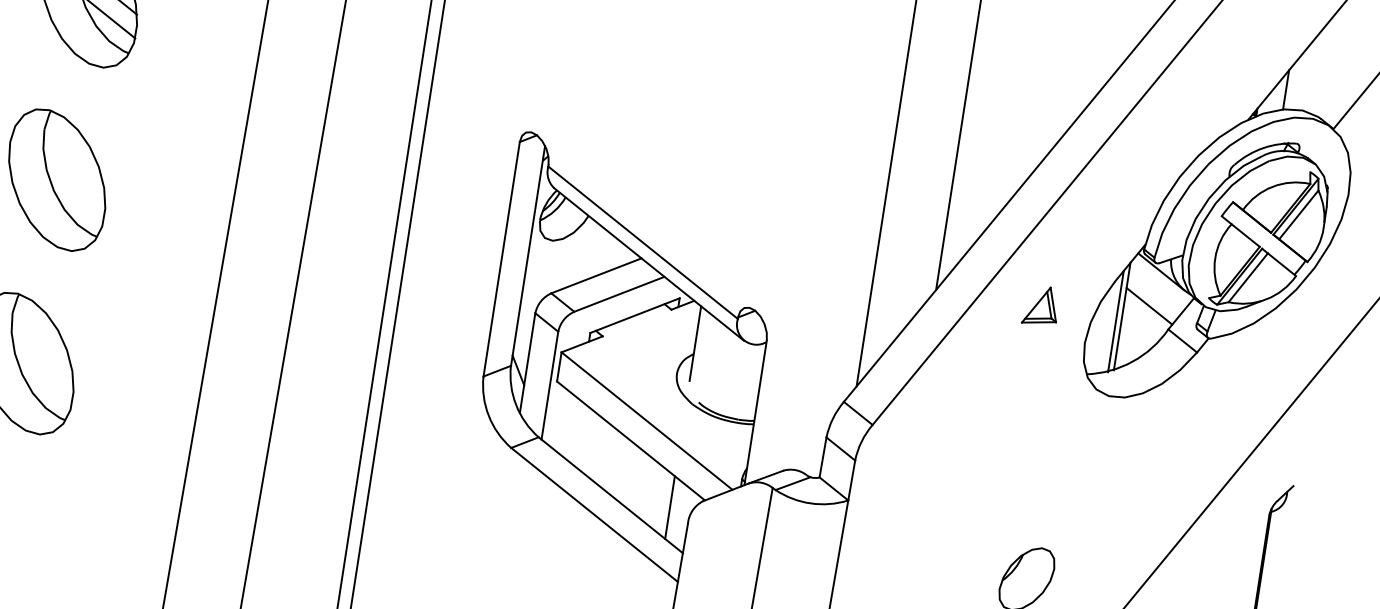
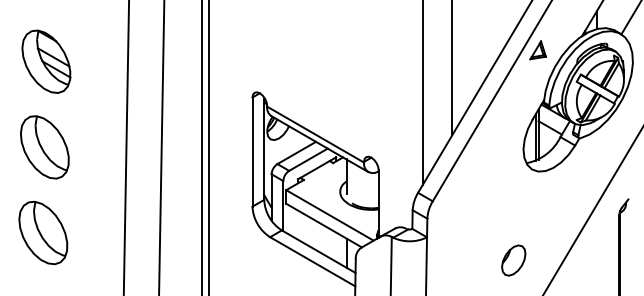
part: (1040, 306) -> (537, 50), moved

